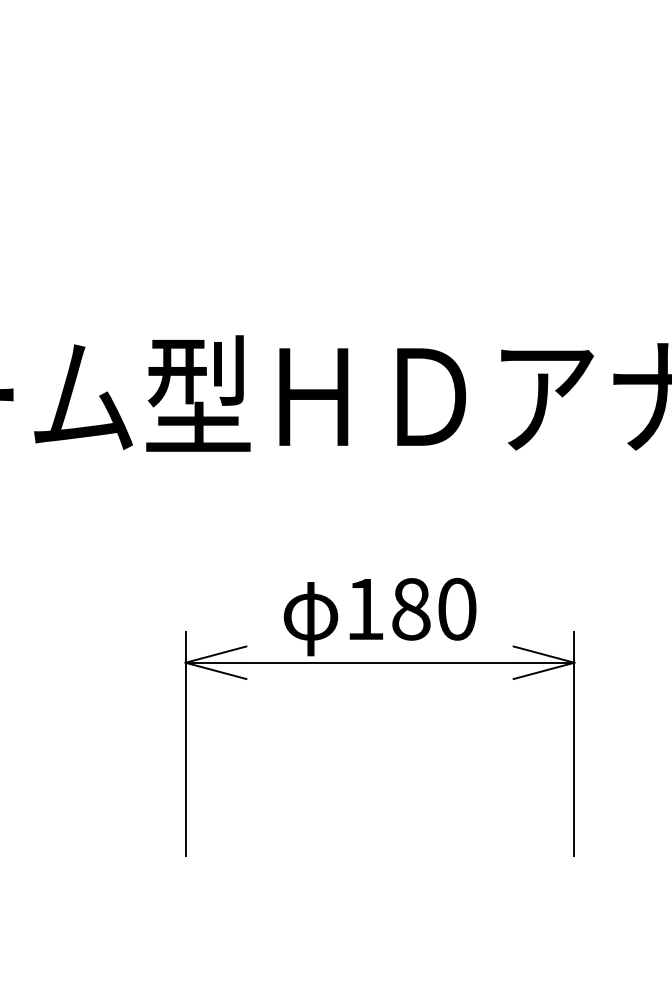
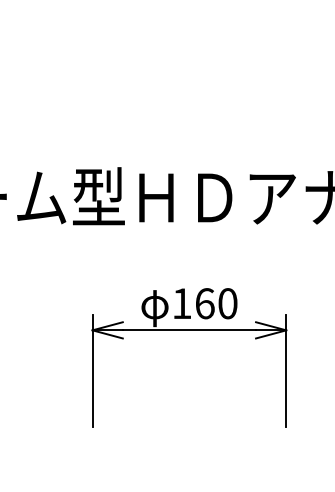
text: (410, 608) -> (204, 303), 180 -> 160

